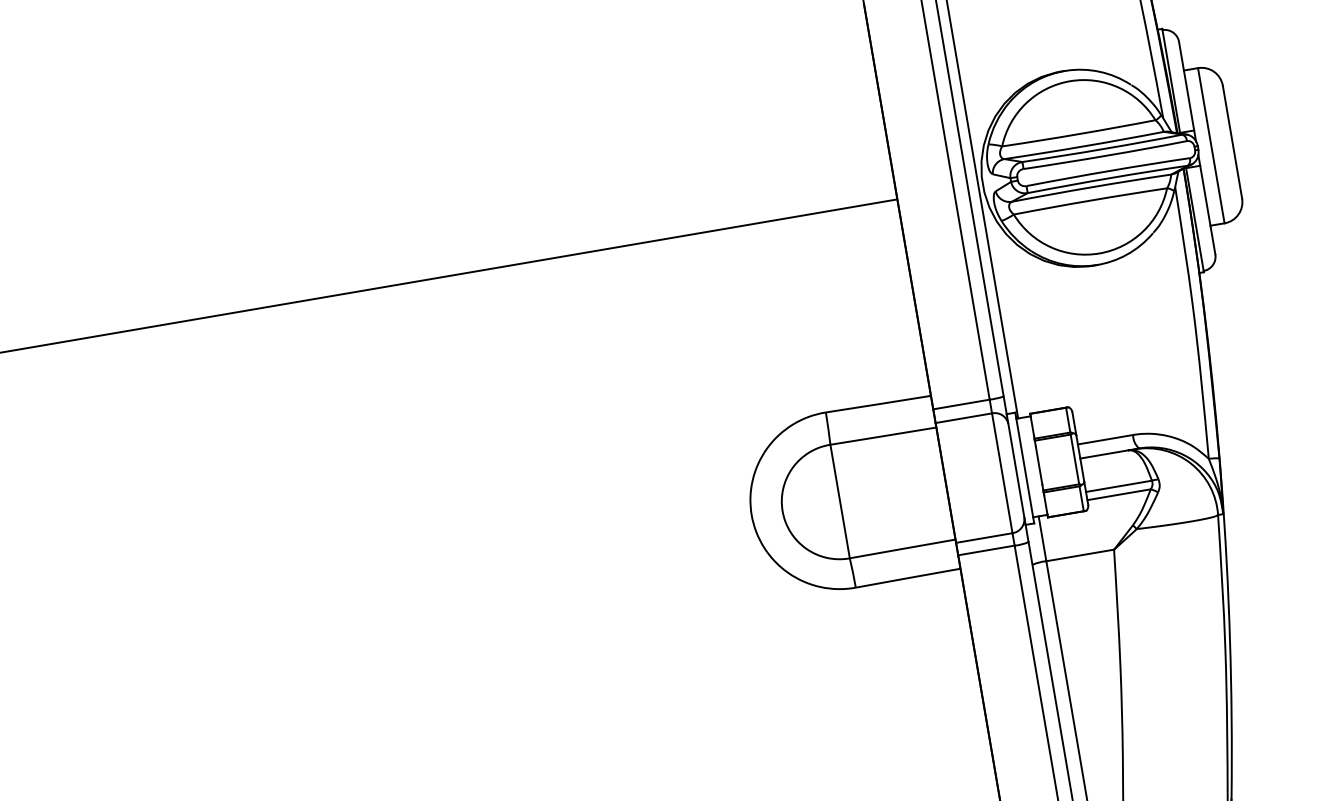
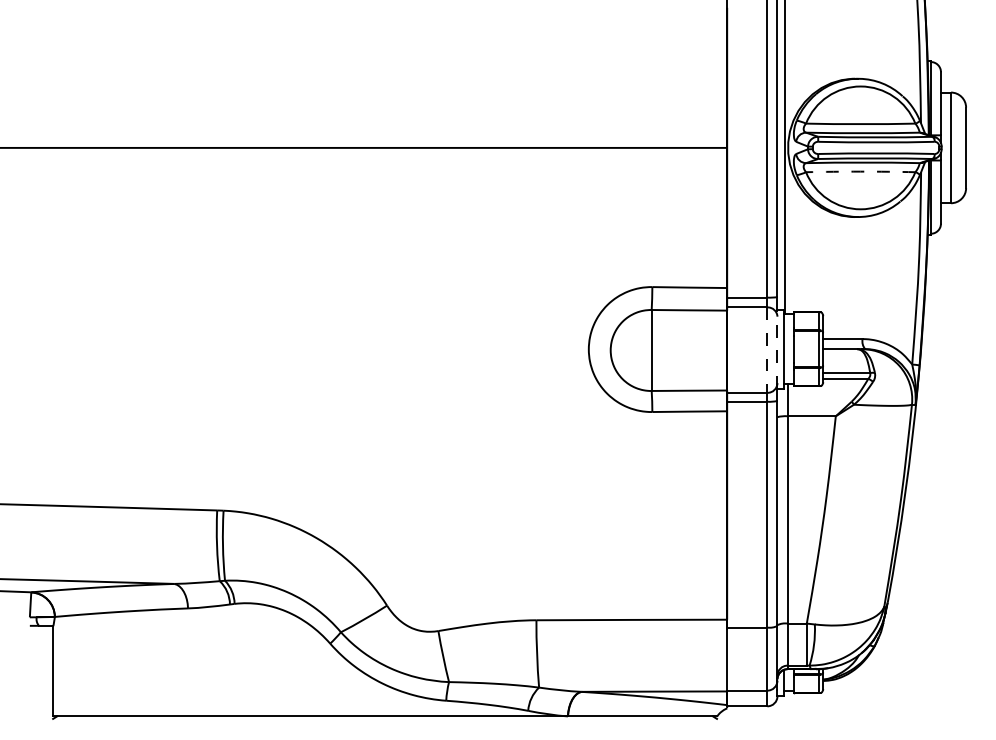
arc: (1090, 200) -> (860, 171), solid -> dashed
line: (1016, 468) -> (777, 348), solid -> dashed
line: (1002, 473) -> (767, 350), solid -> dashed

